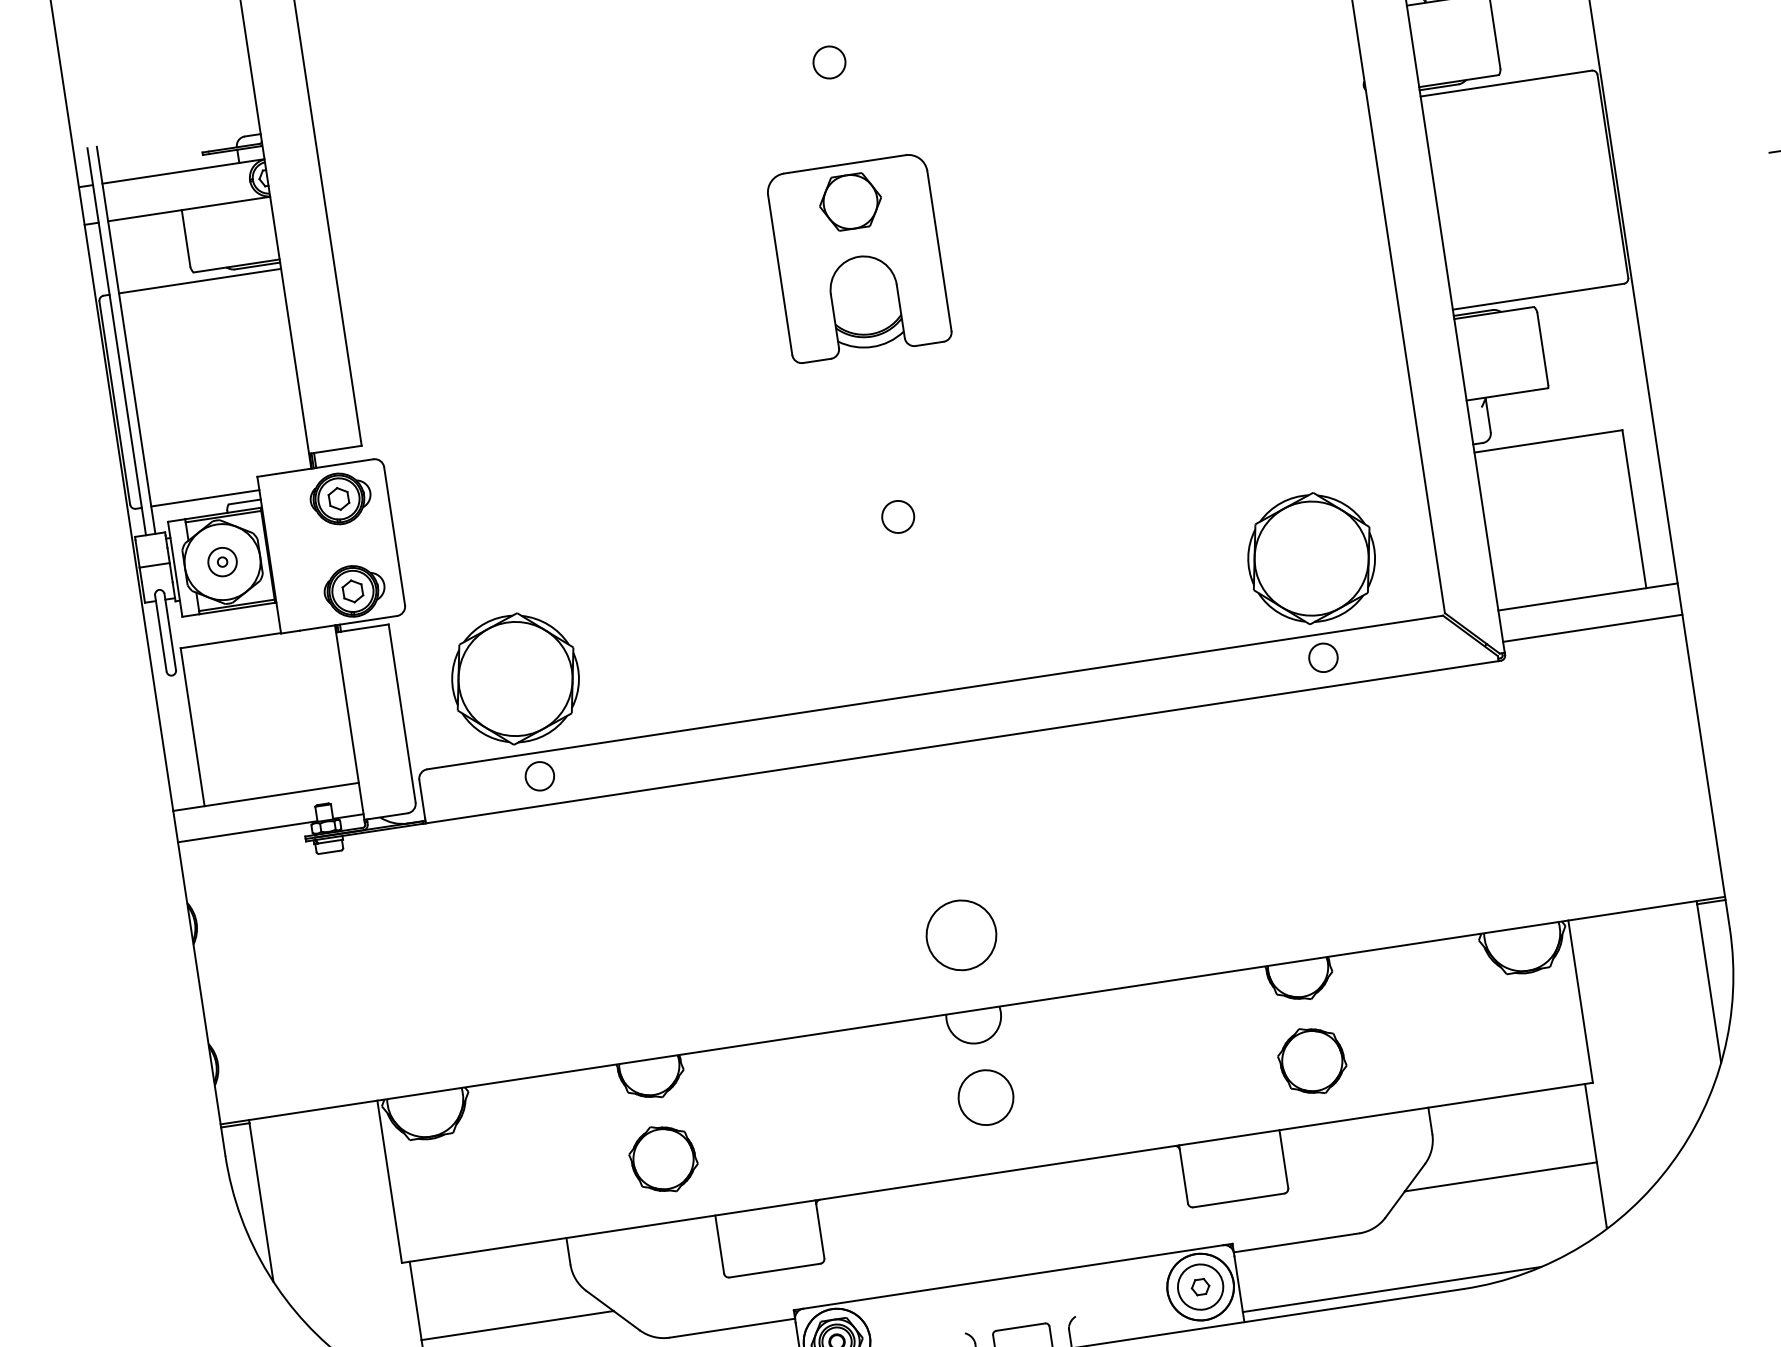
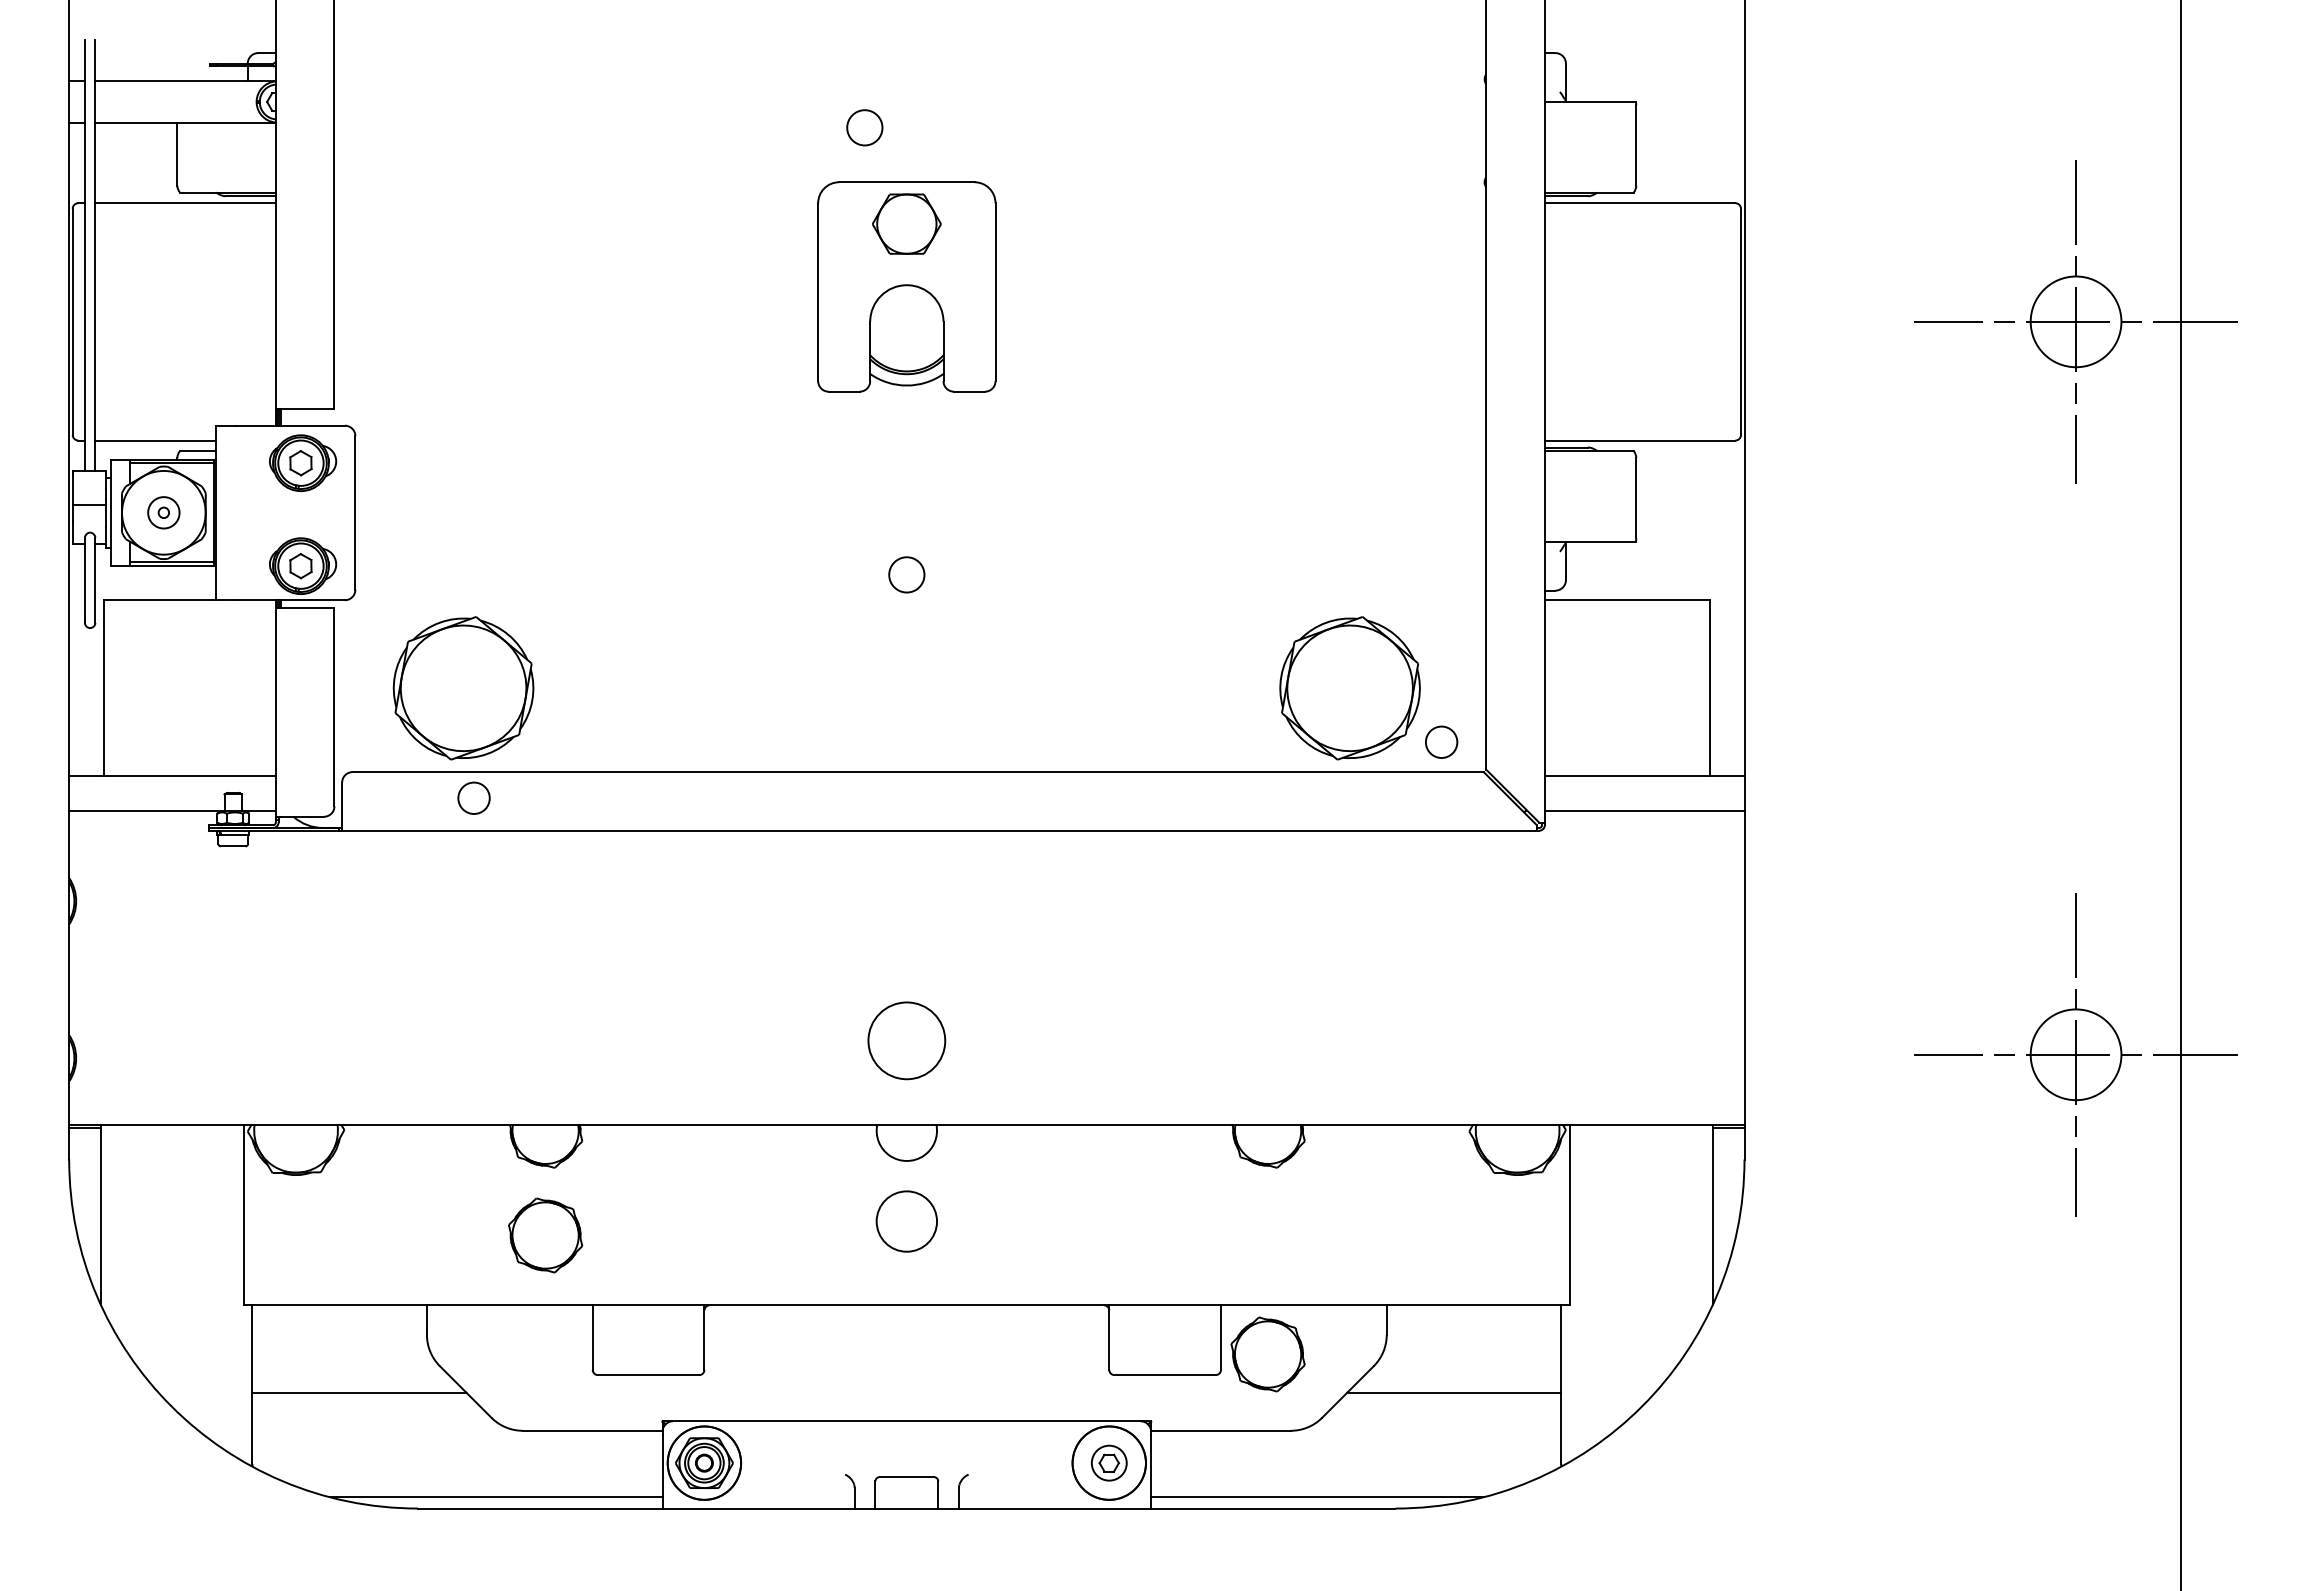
circle: (829, 62) -> (864, 127), moved
circle: (1323, 657) -> (1441, 741), moved
part: (1311, 1061) -> (1267, 1354), moved
circle: (1200, 1287) -> (1109, 1463), size x0.7

